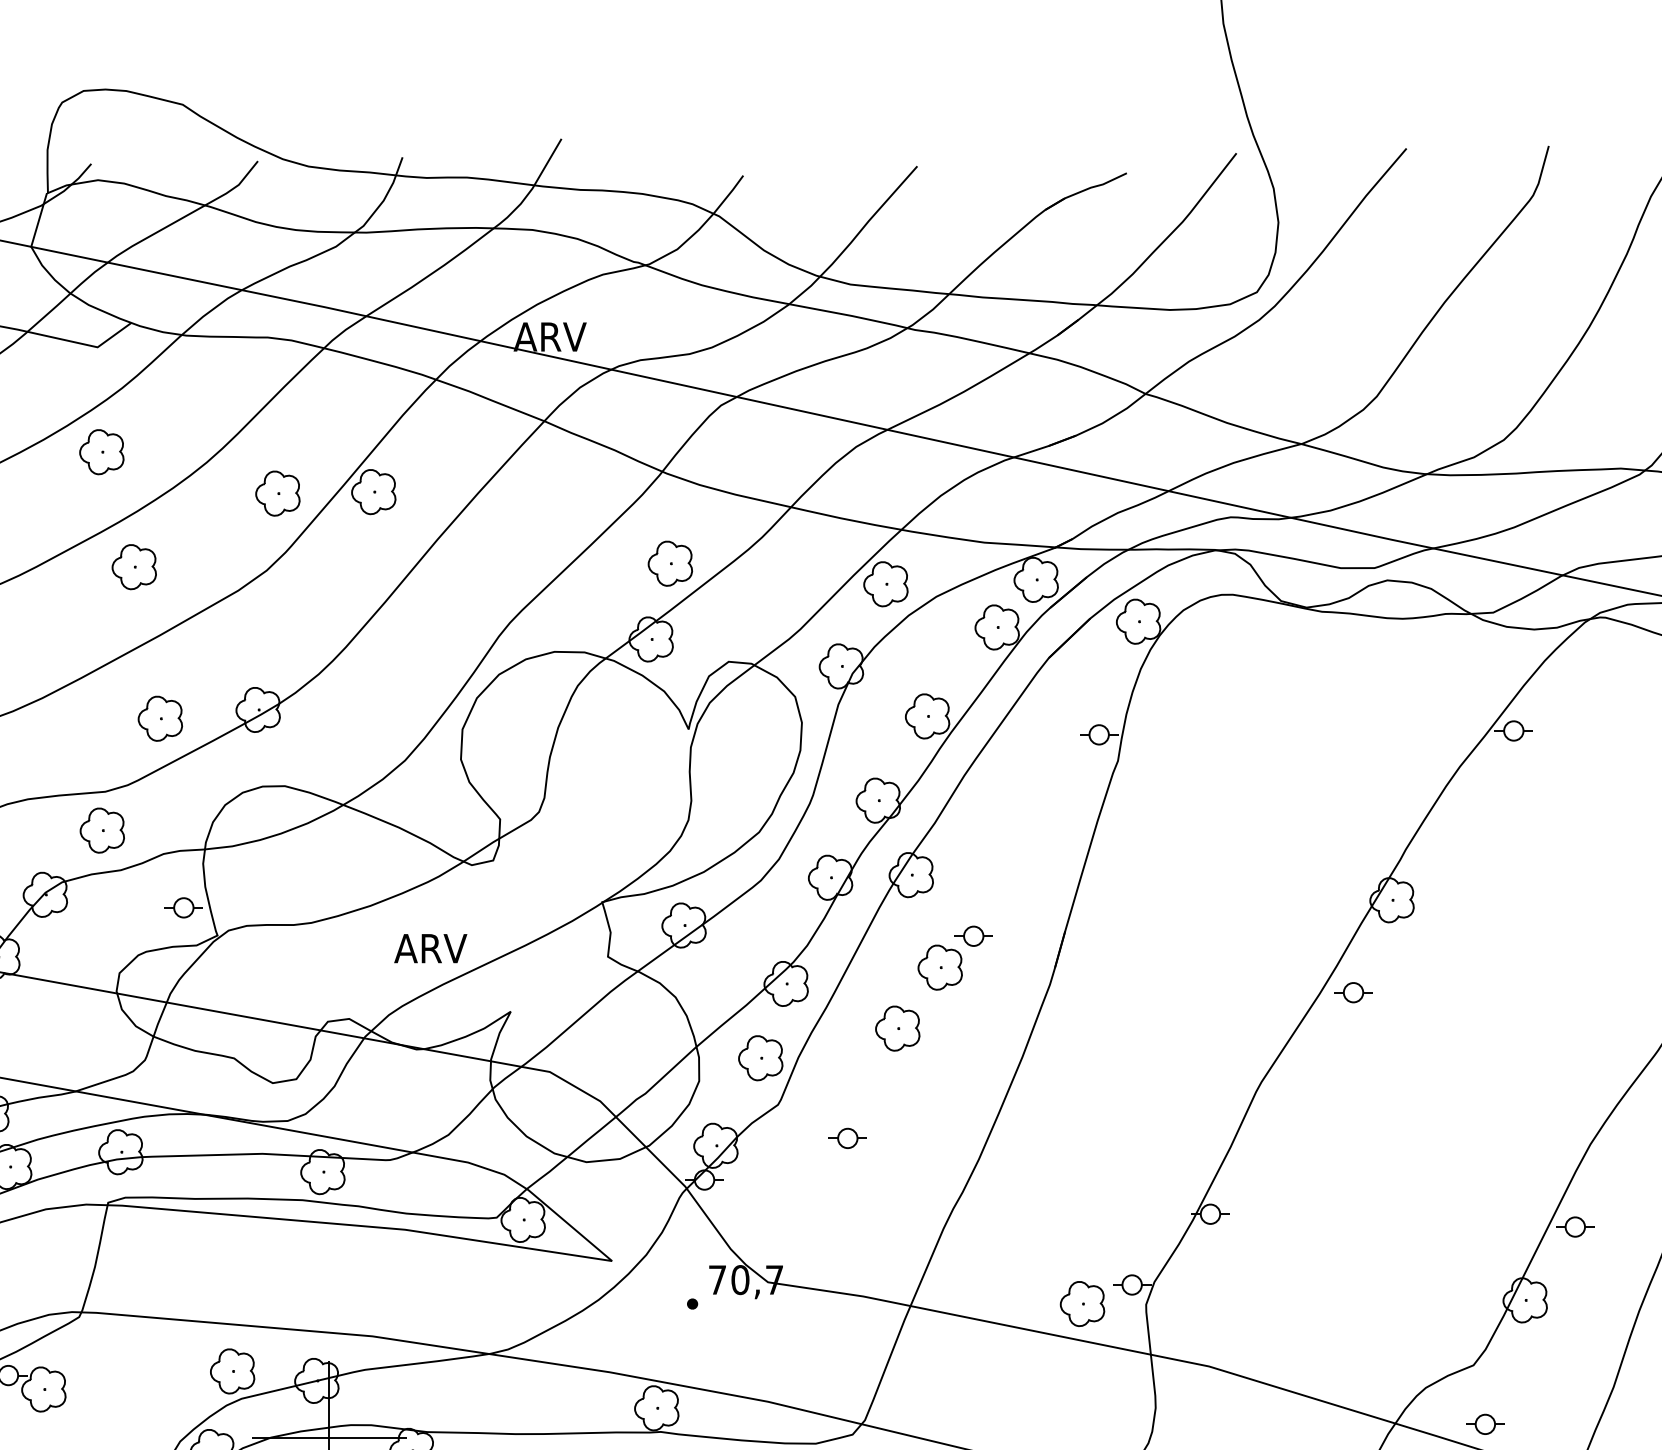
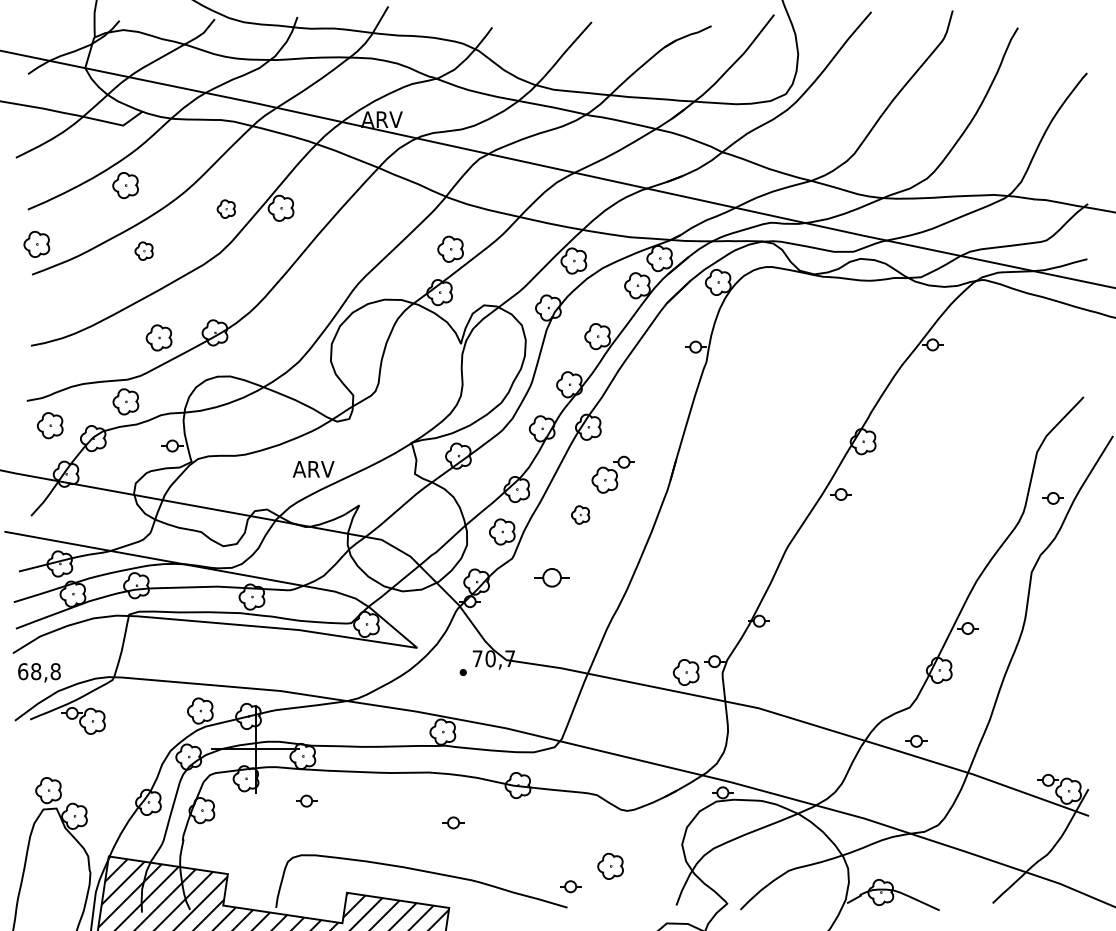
part: (278, 492) -> (226, 208), size x0.7
part: (133, 565) -> (143, 250), size x0.7
part: (897, 1027) -> (580, 514), size x0.7
part: (846, 1137) -> (551, 577), size x1.6

